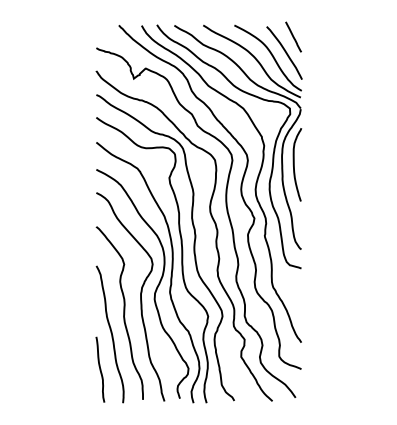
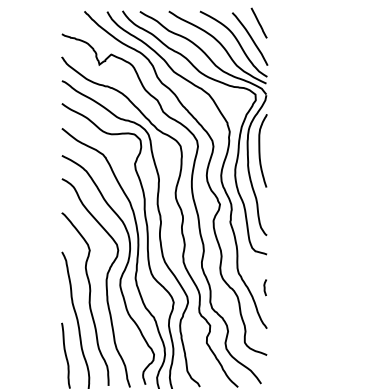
curve: (299, 301) -> (265, 287), added

